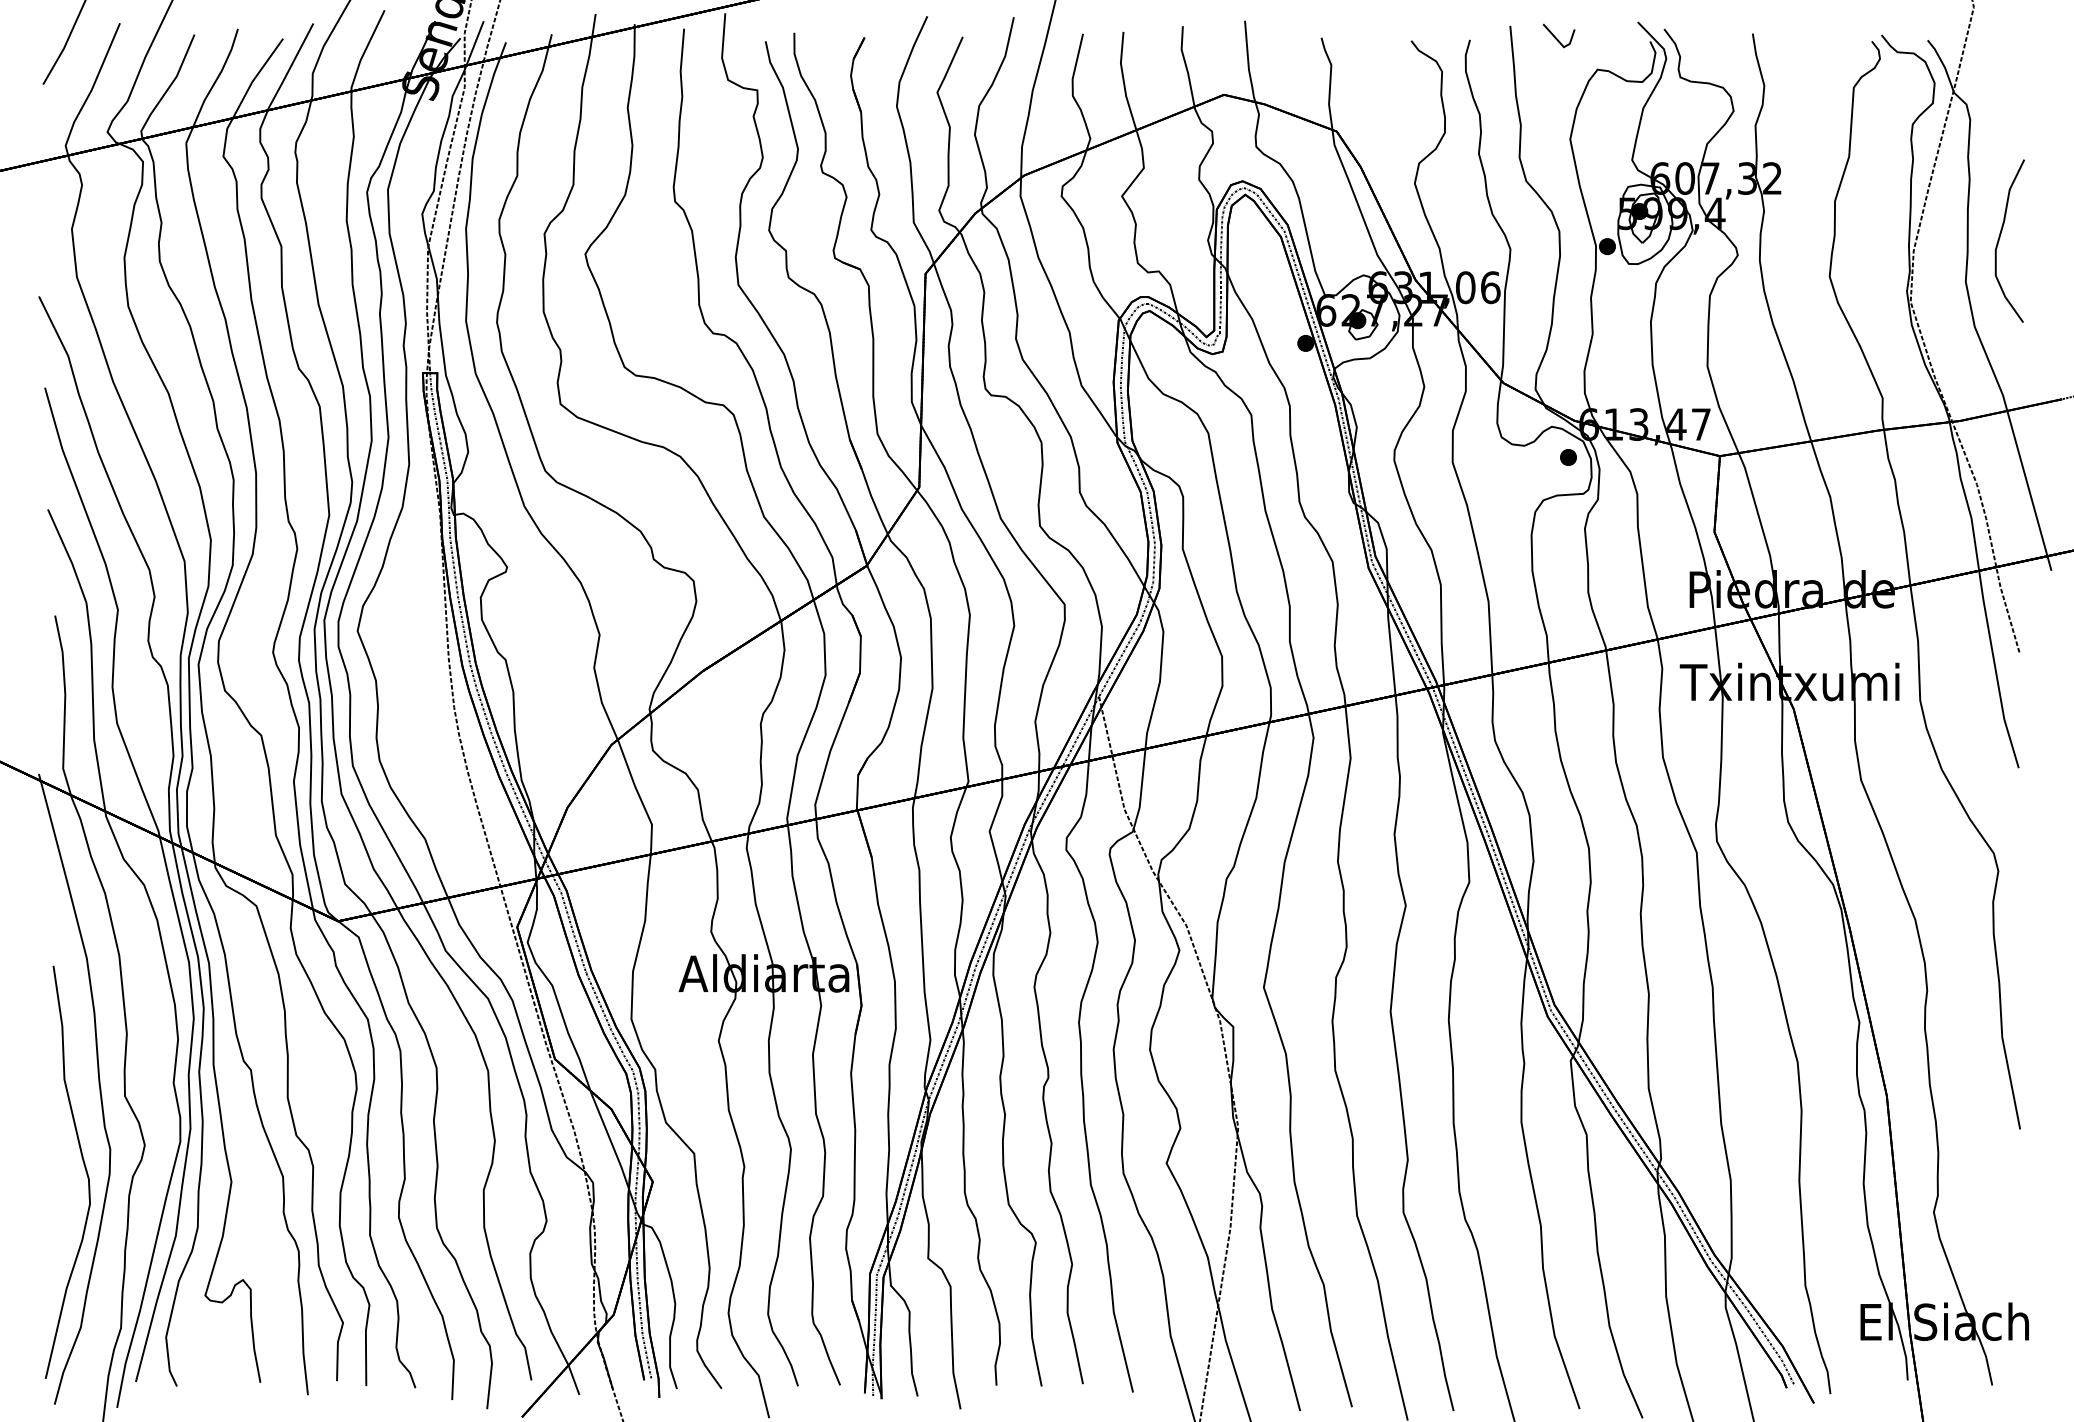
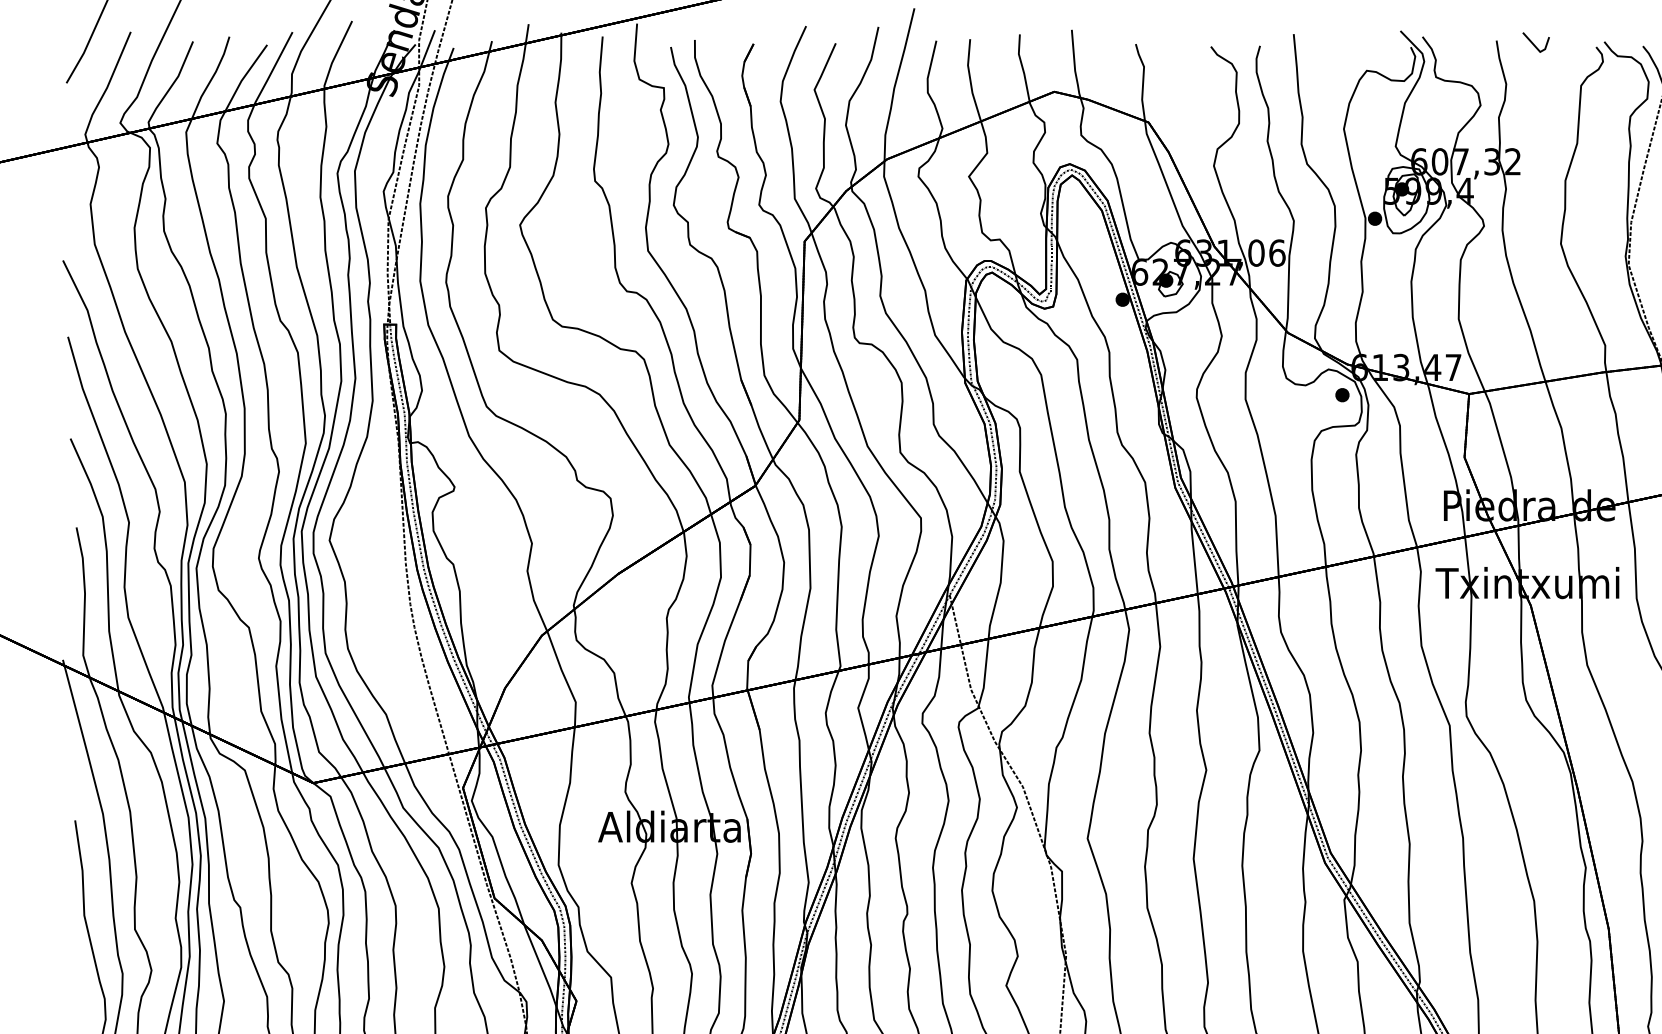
line: (1556, 37) -> (1534, 43), moved

